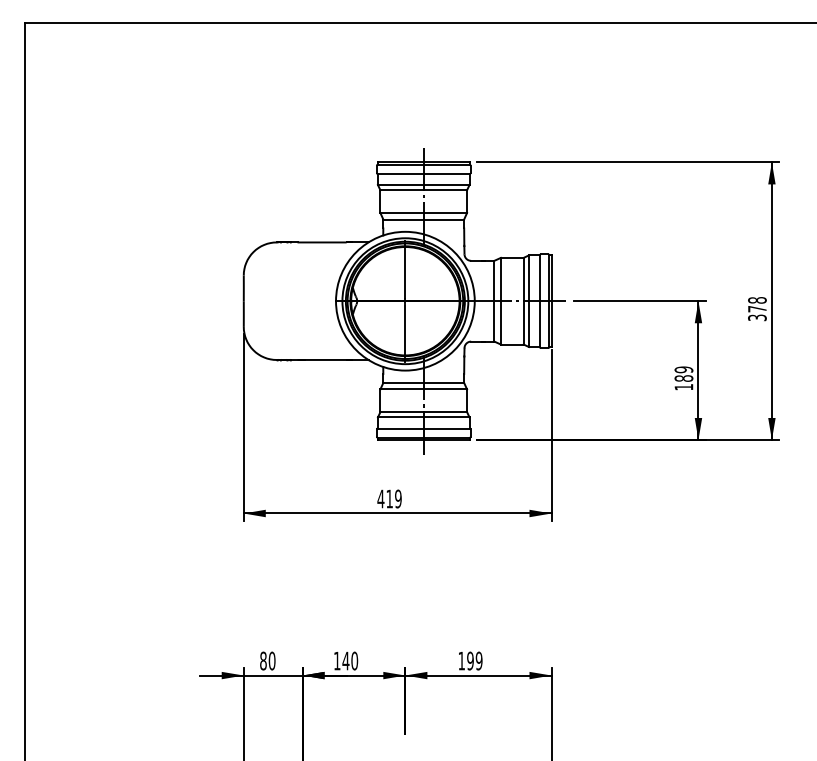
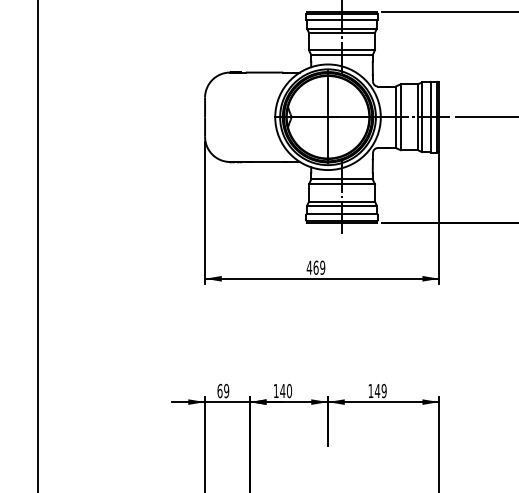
text: (389, 498) -> (315, 267), 419 -> 469
text: (267, 660) -> (223, 390), 80 -> 69
text: (470, 660) -> (377, 390), 199 -> 149

